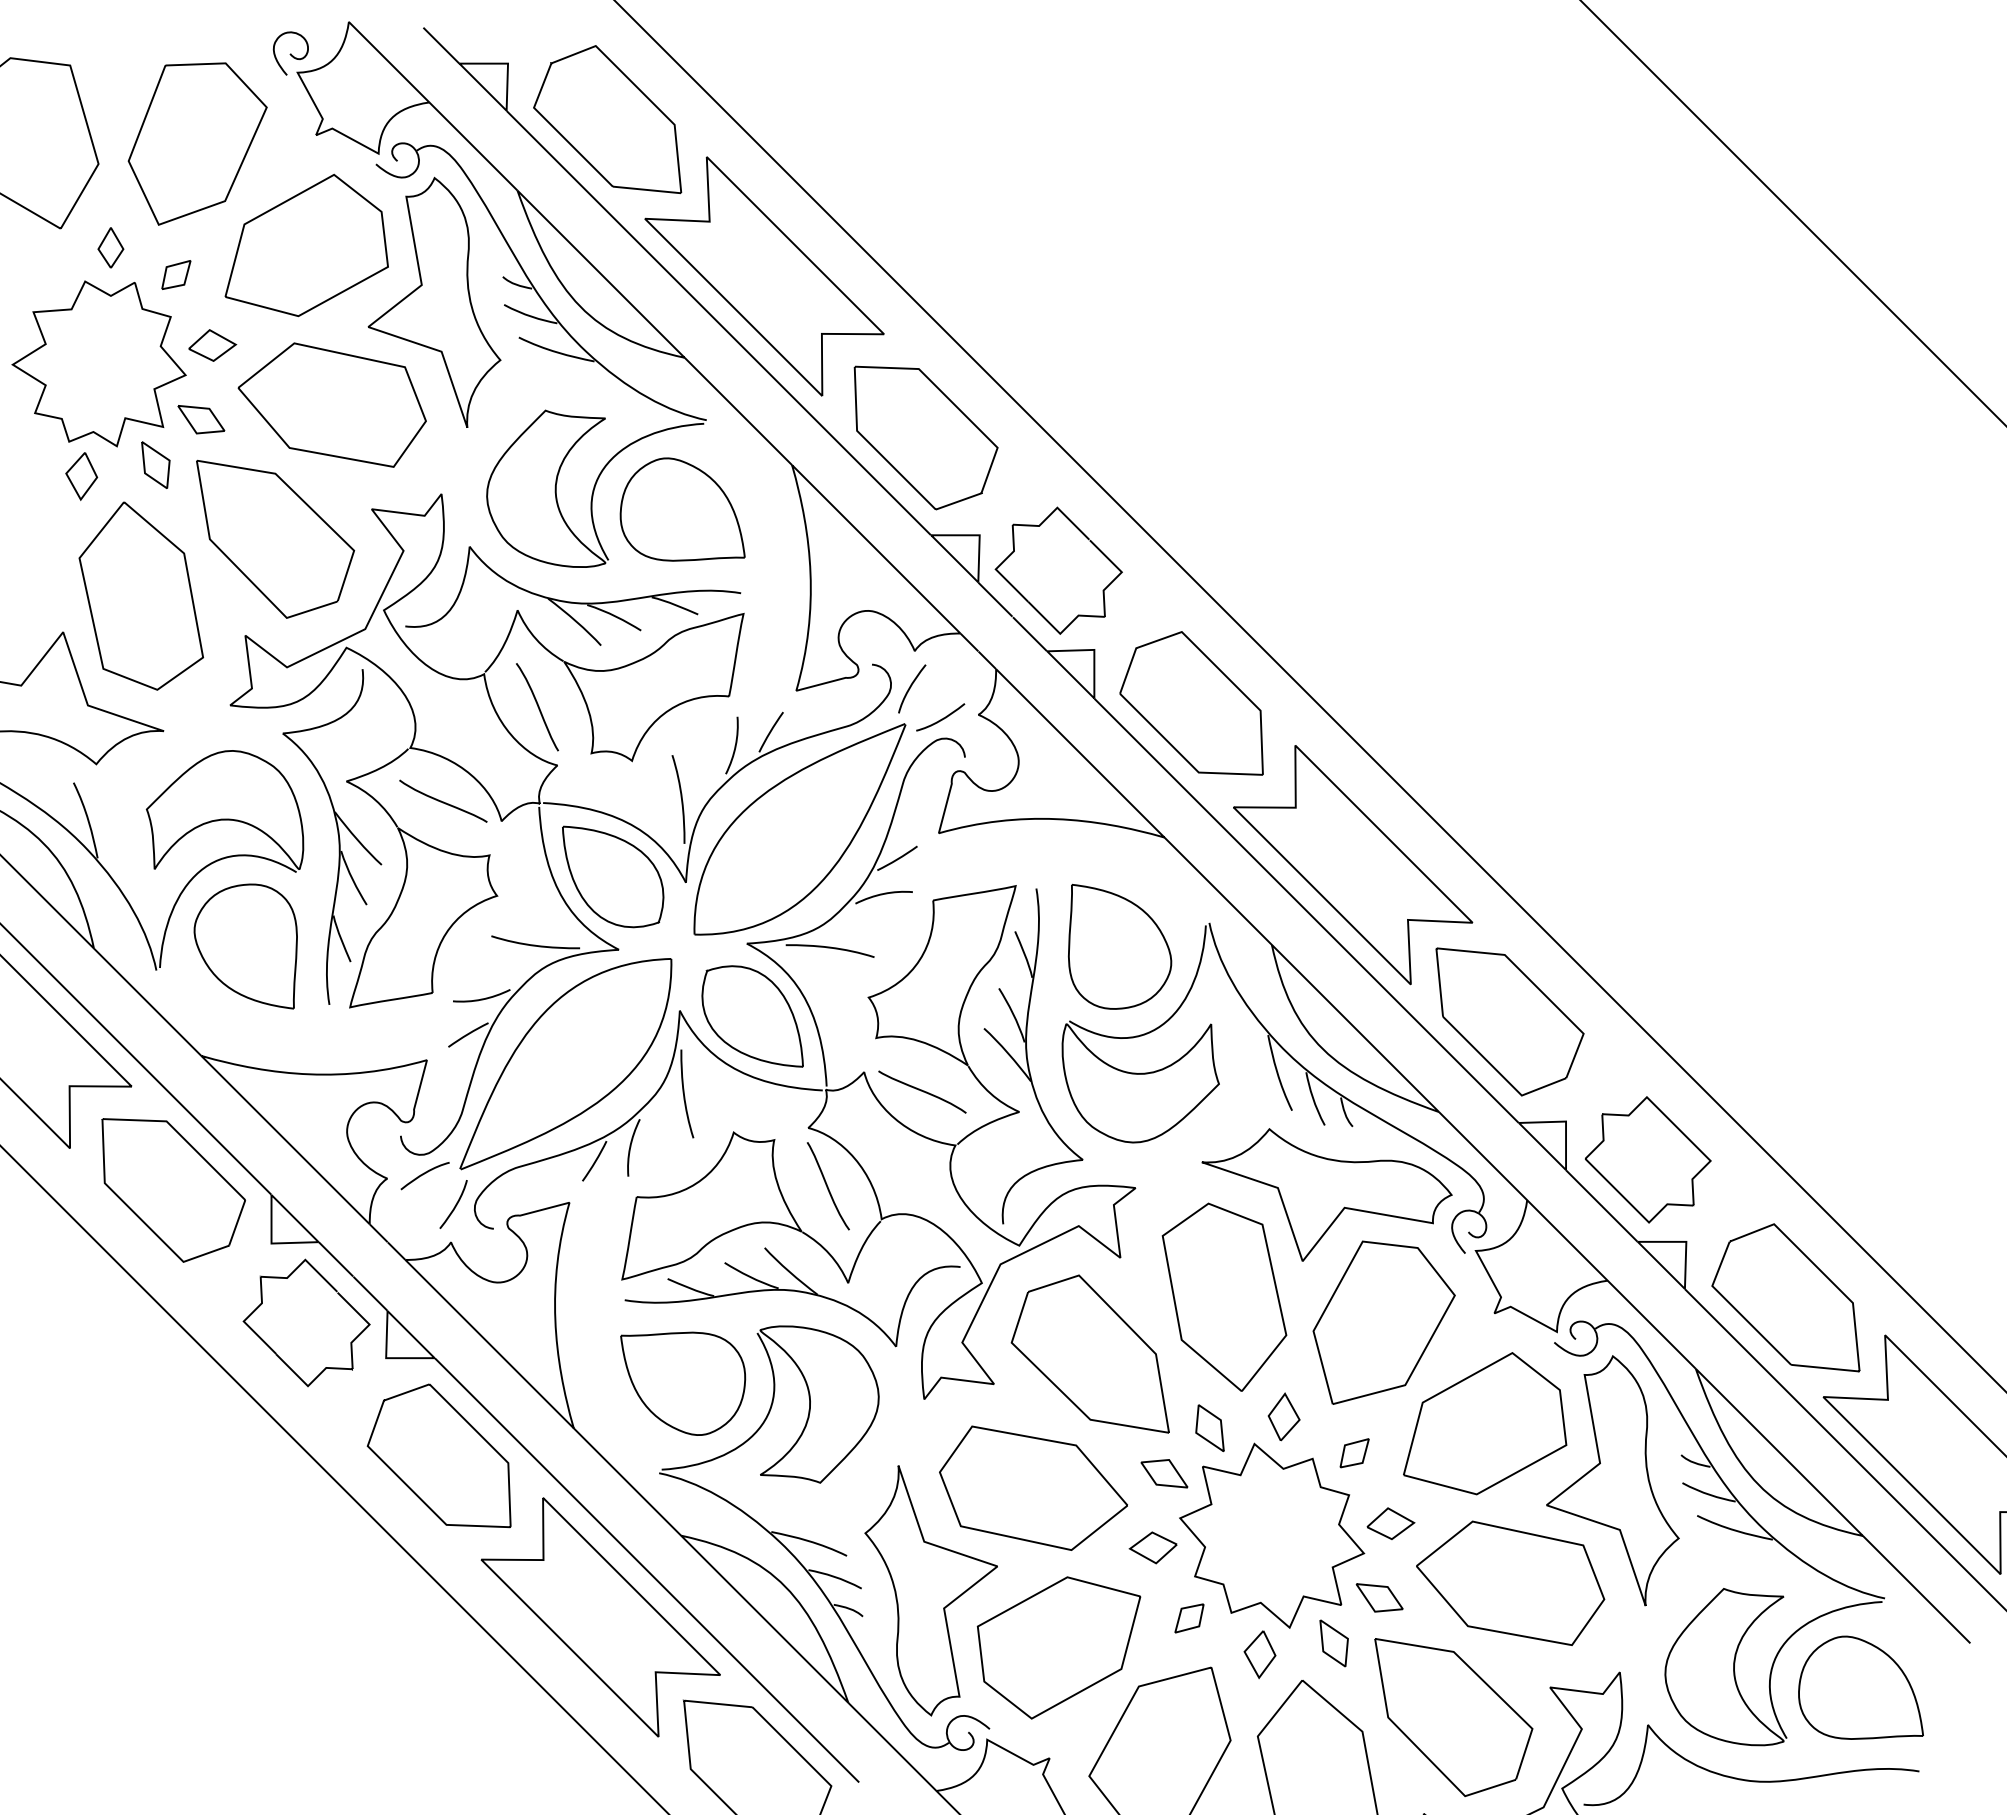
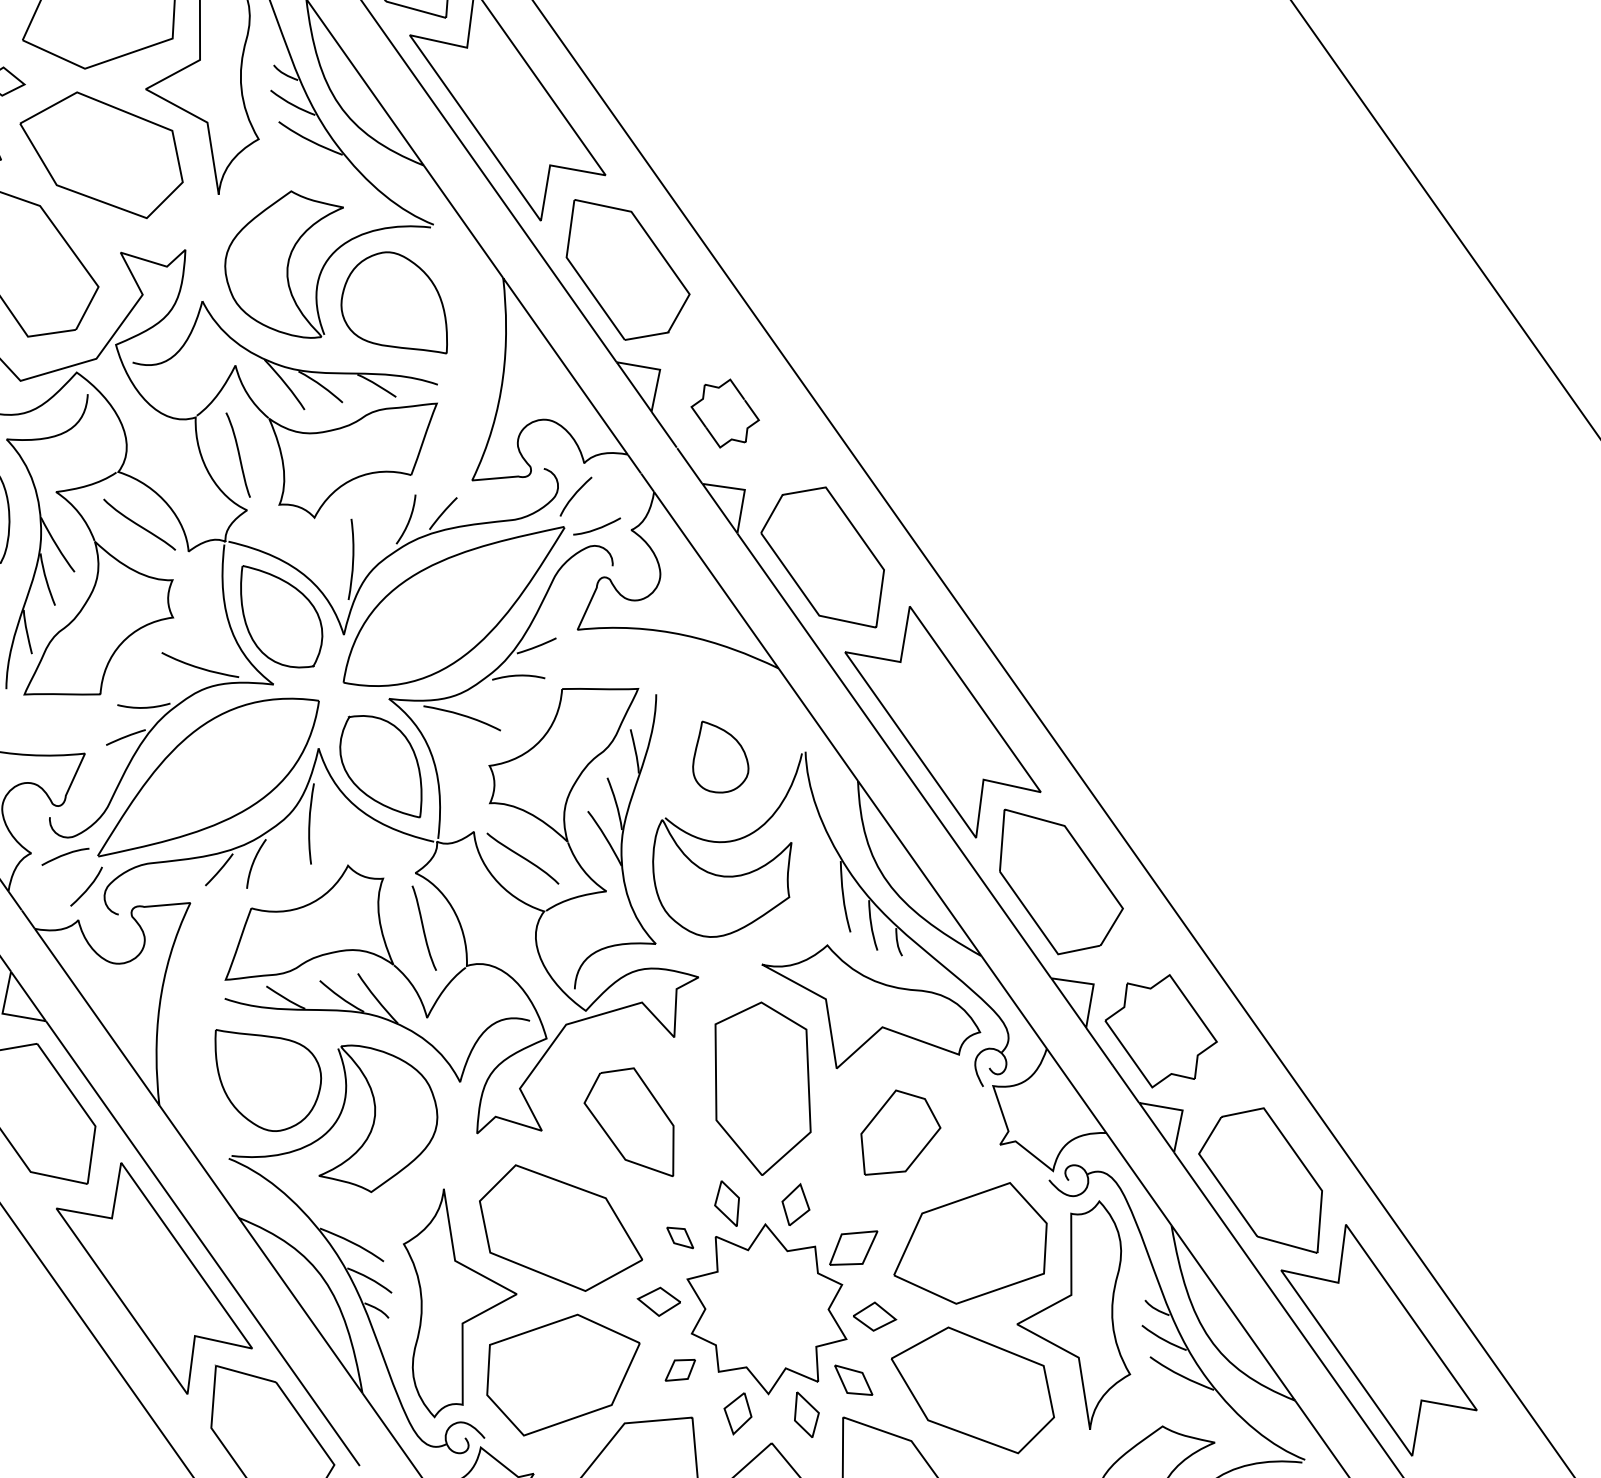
part: (1058, 570) -> (725, 413), size x0.6
part: (1120, 946) -> (722, 759), size x0.6
part: (1383, 1322) -> (899, 1135), size x0.6
part: (1089, 1353) -> (631, 1118), size x0.7
part: (1354, 1453) -> (853, 1248), size x1.6
part: (1164, 1473) -> (680, 1236), size x0.7

